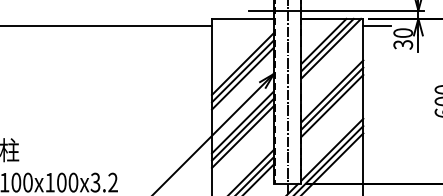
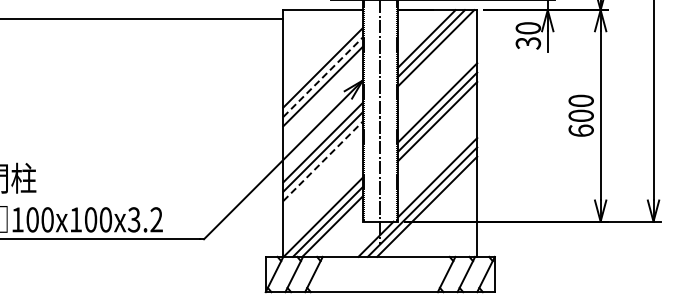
line: (376, 25) -> (494, 18), removed
line: (243, 70) -> (323, 76), solid -> dashed
line: (243, 137) -> (323, 161), solid -> dashed

